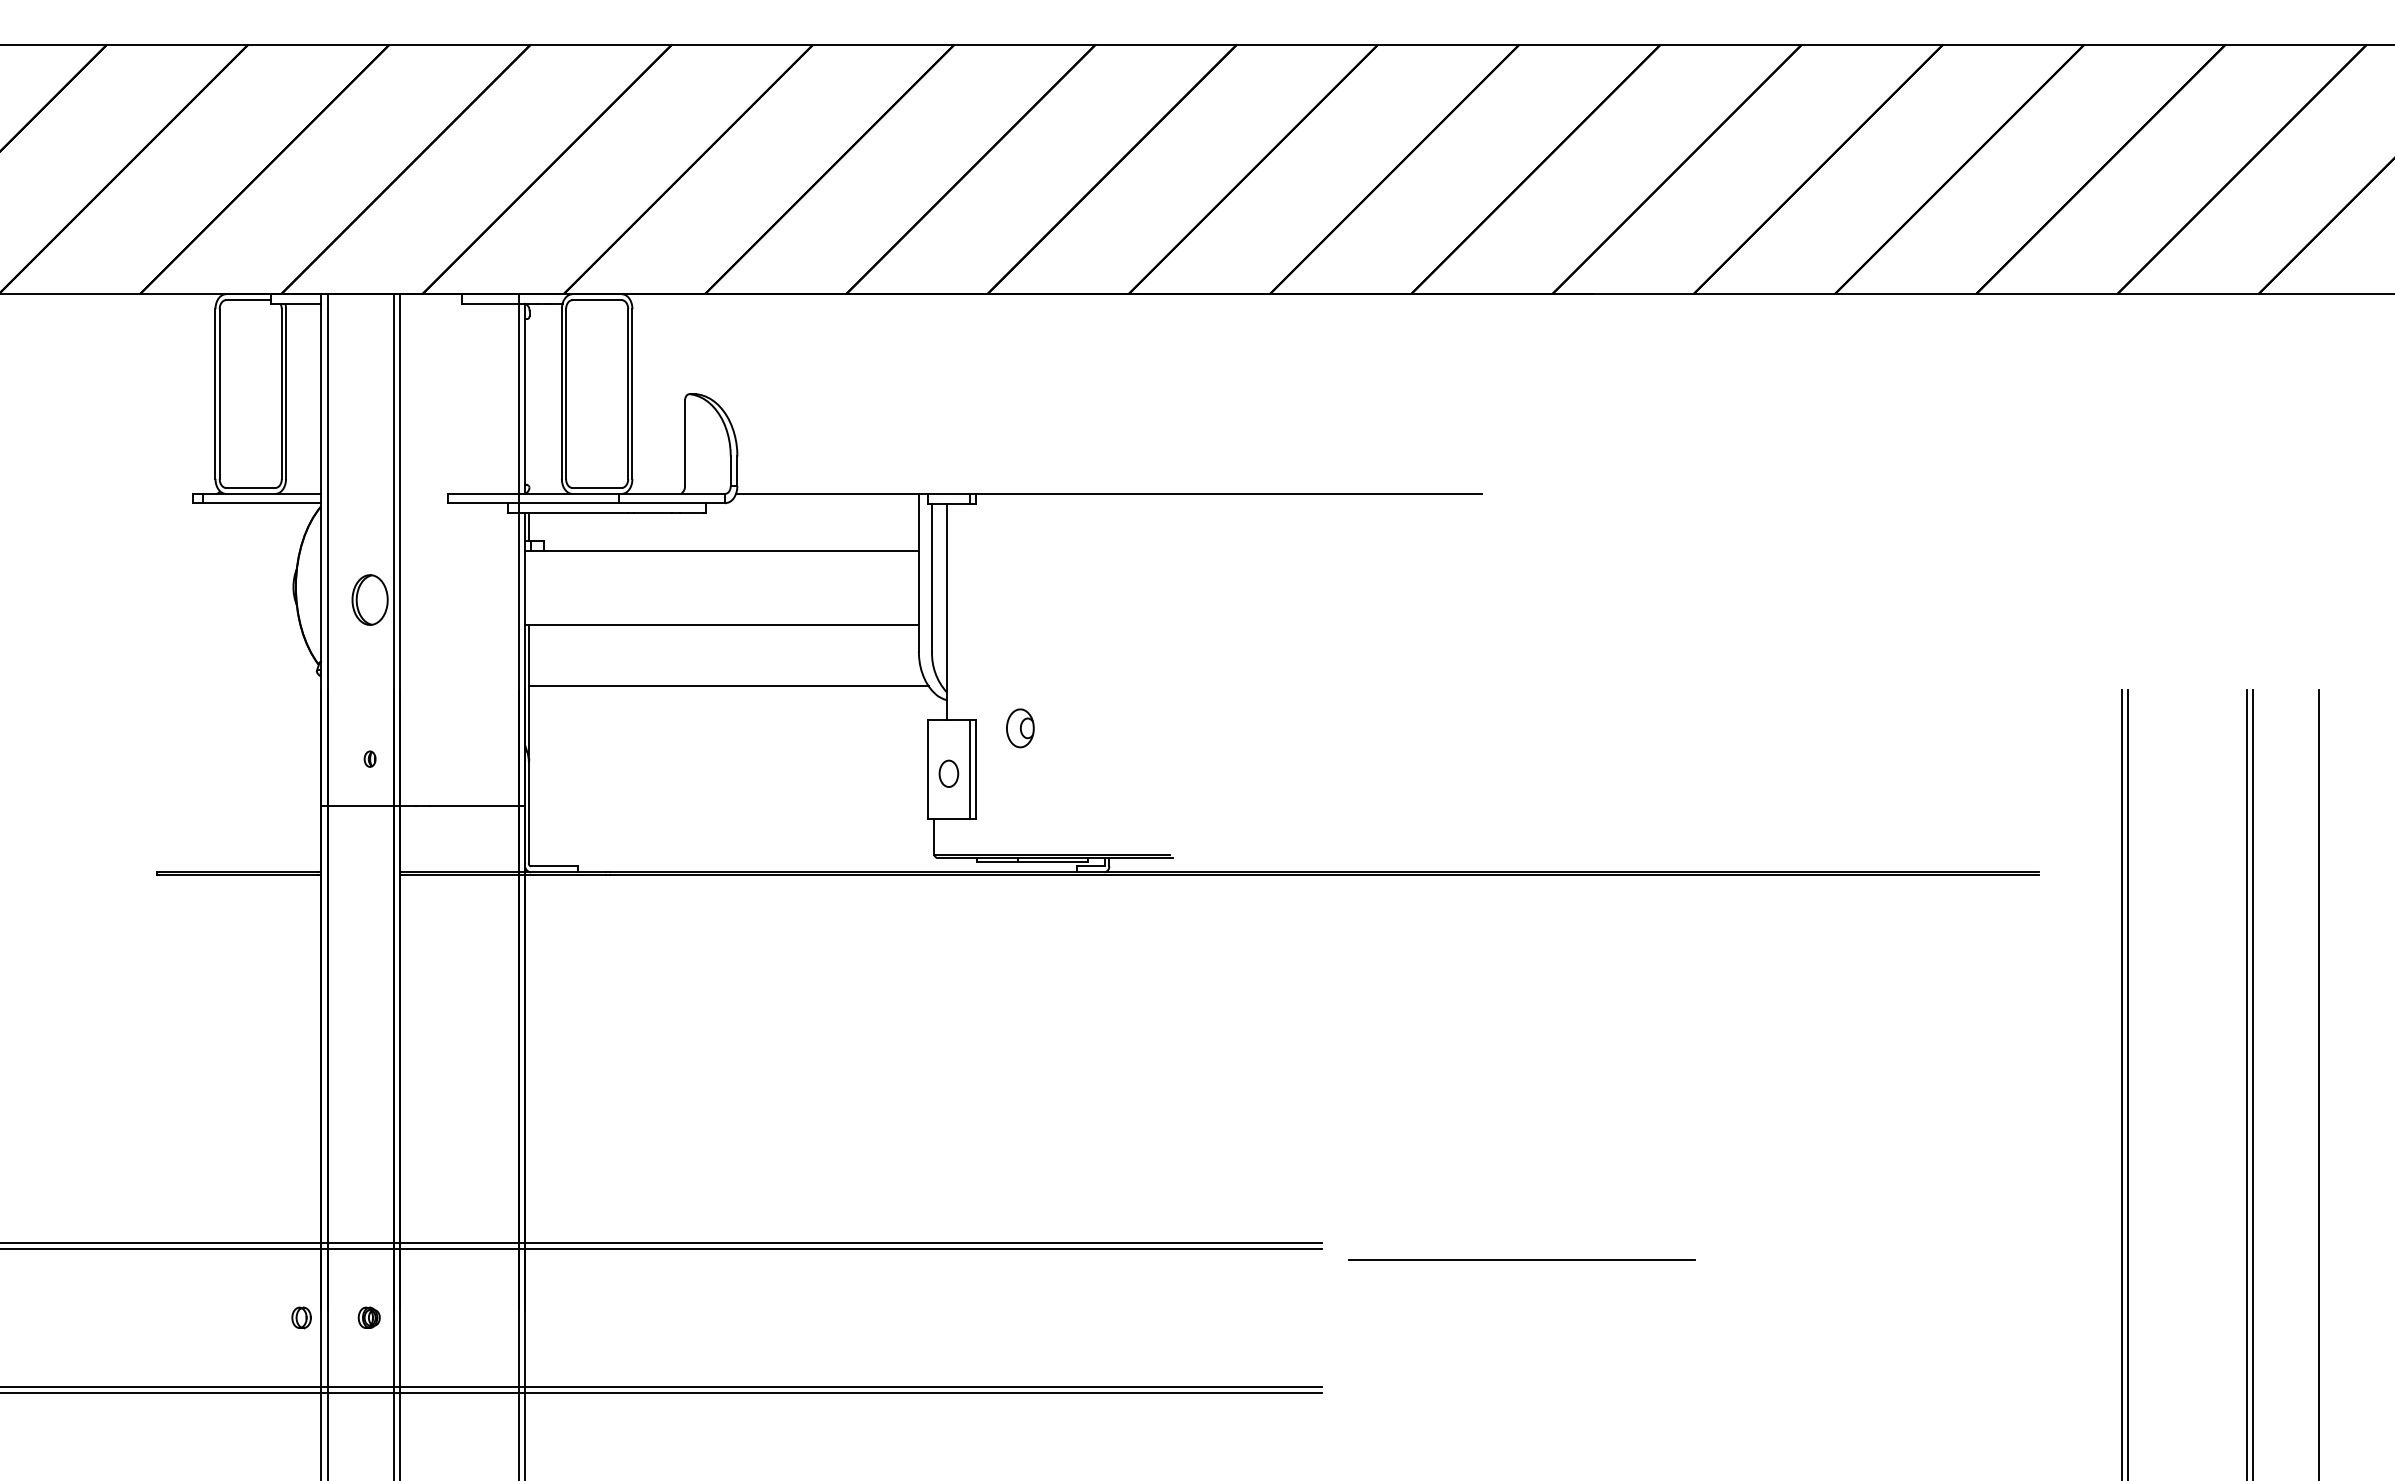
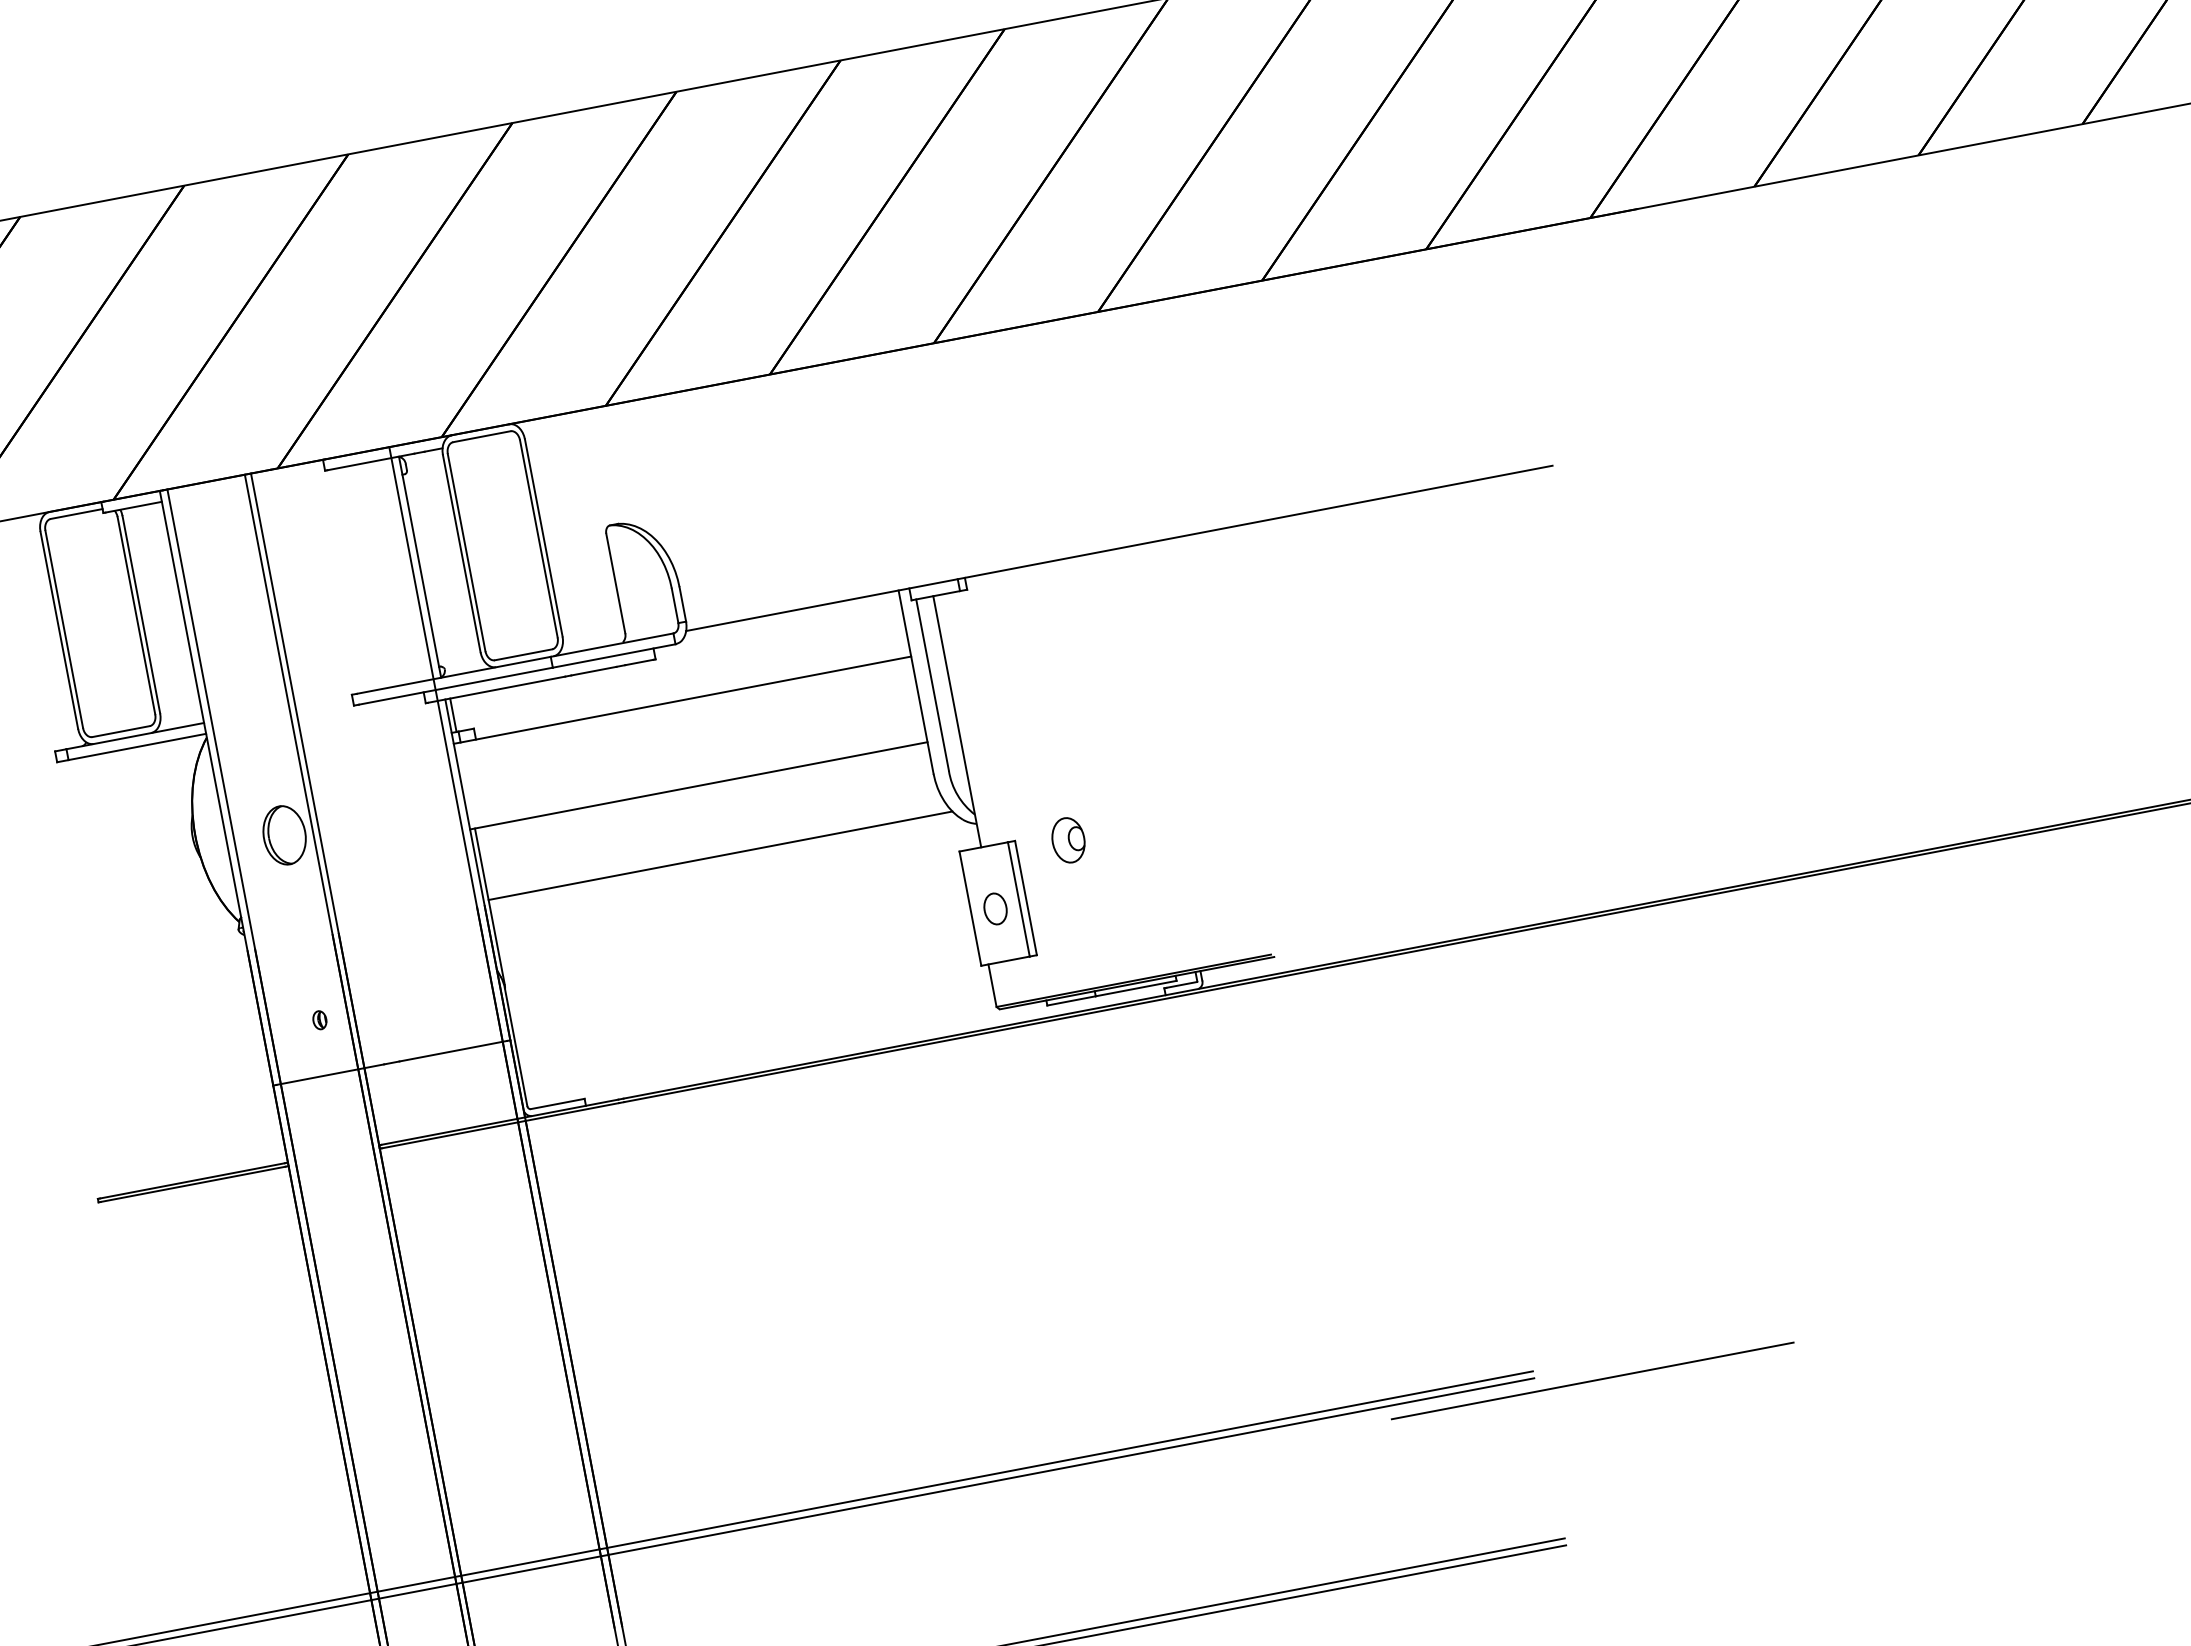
line: (1521, 1259) -> (1591, 1380), moved

